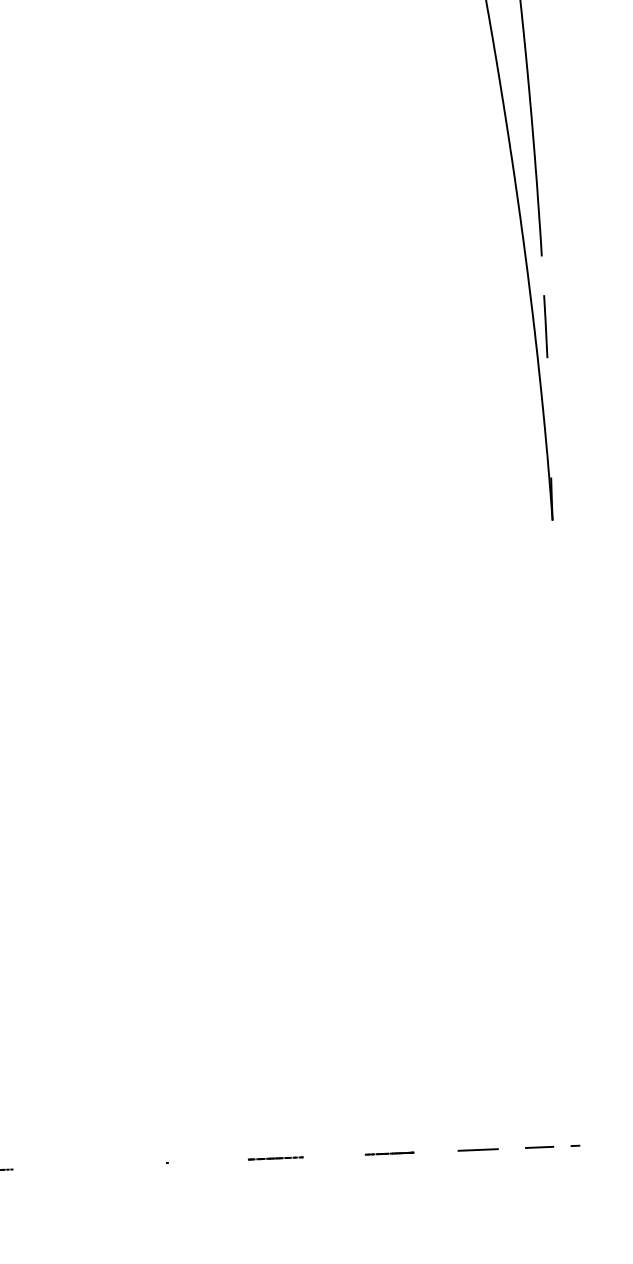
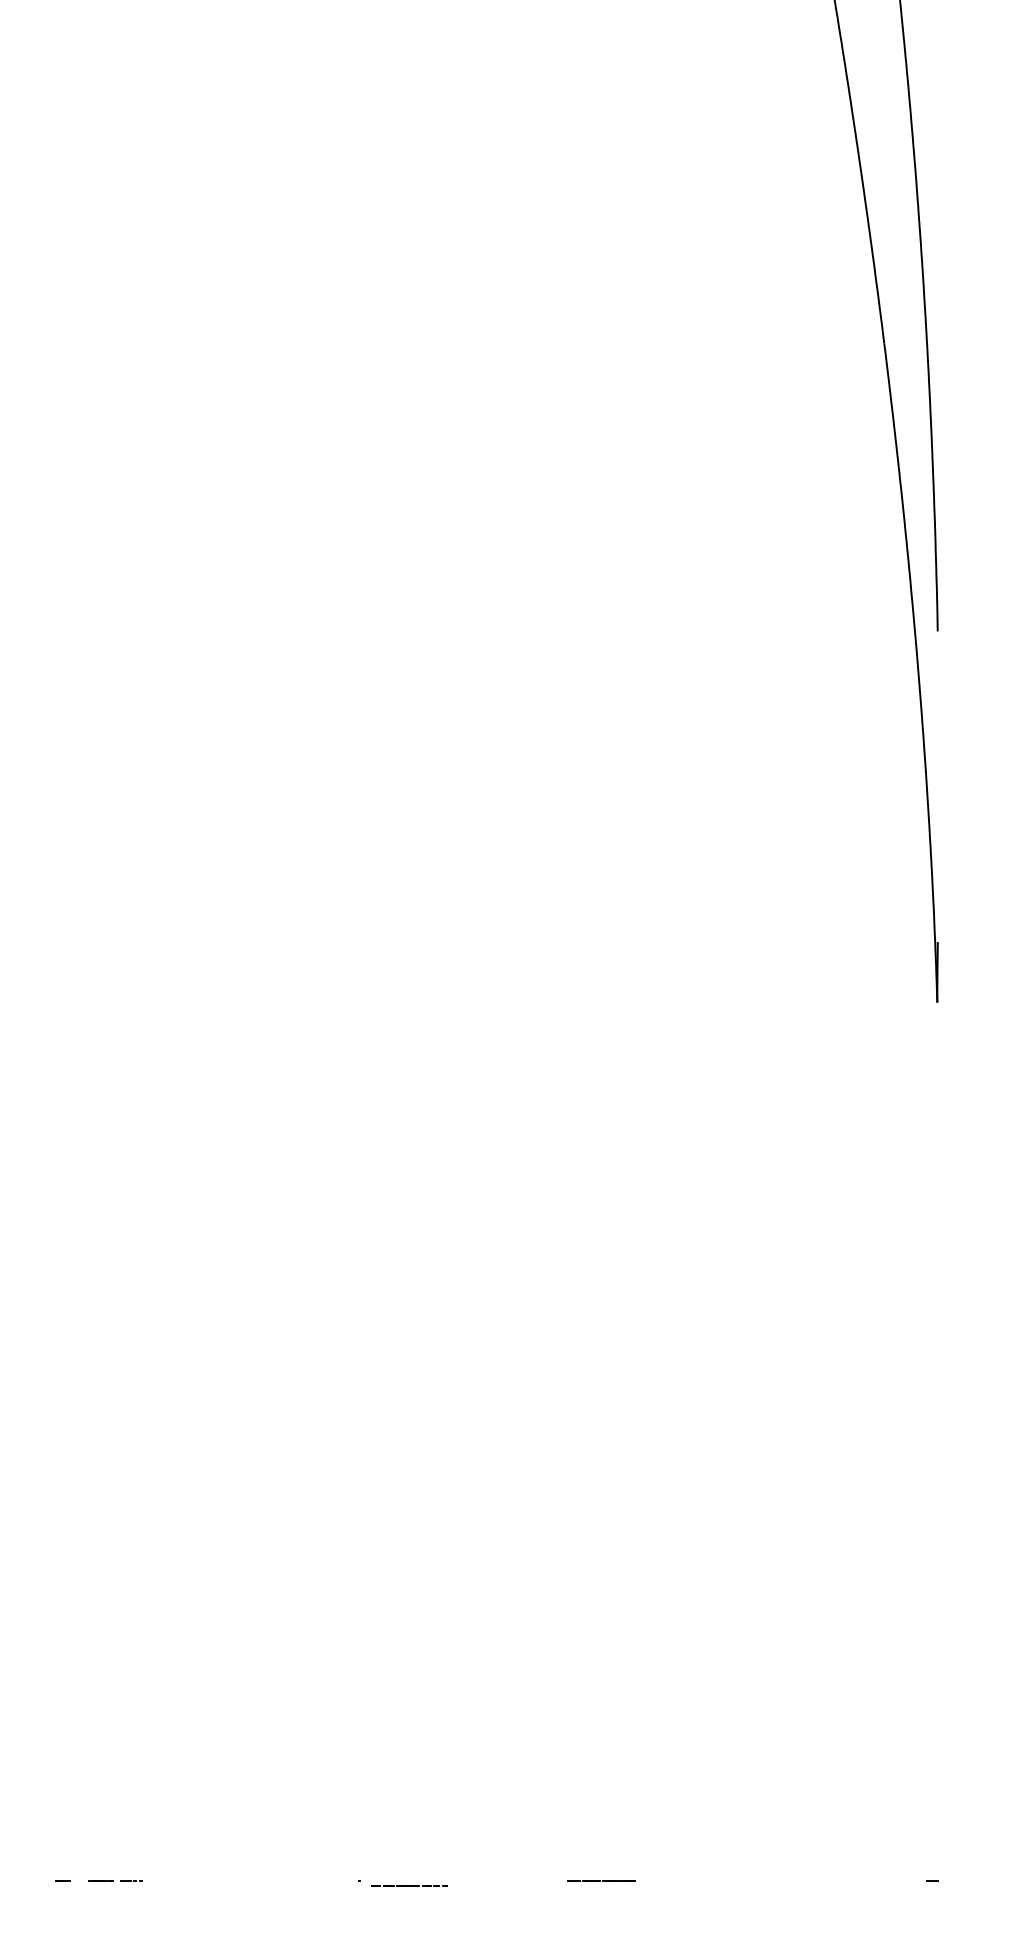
line: (545, 326) -> (938, 729), removed
line: (539, 1147) -> (882, 1881), removed
line: (477, 1150) -> (795, 1881), removed
line: (388, 1153) -> (600, 1880), moved
line: (275, 1158) -> (409, 1885), moved

